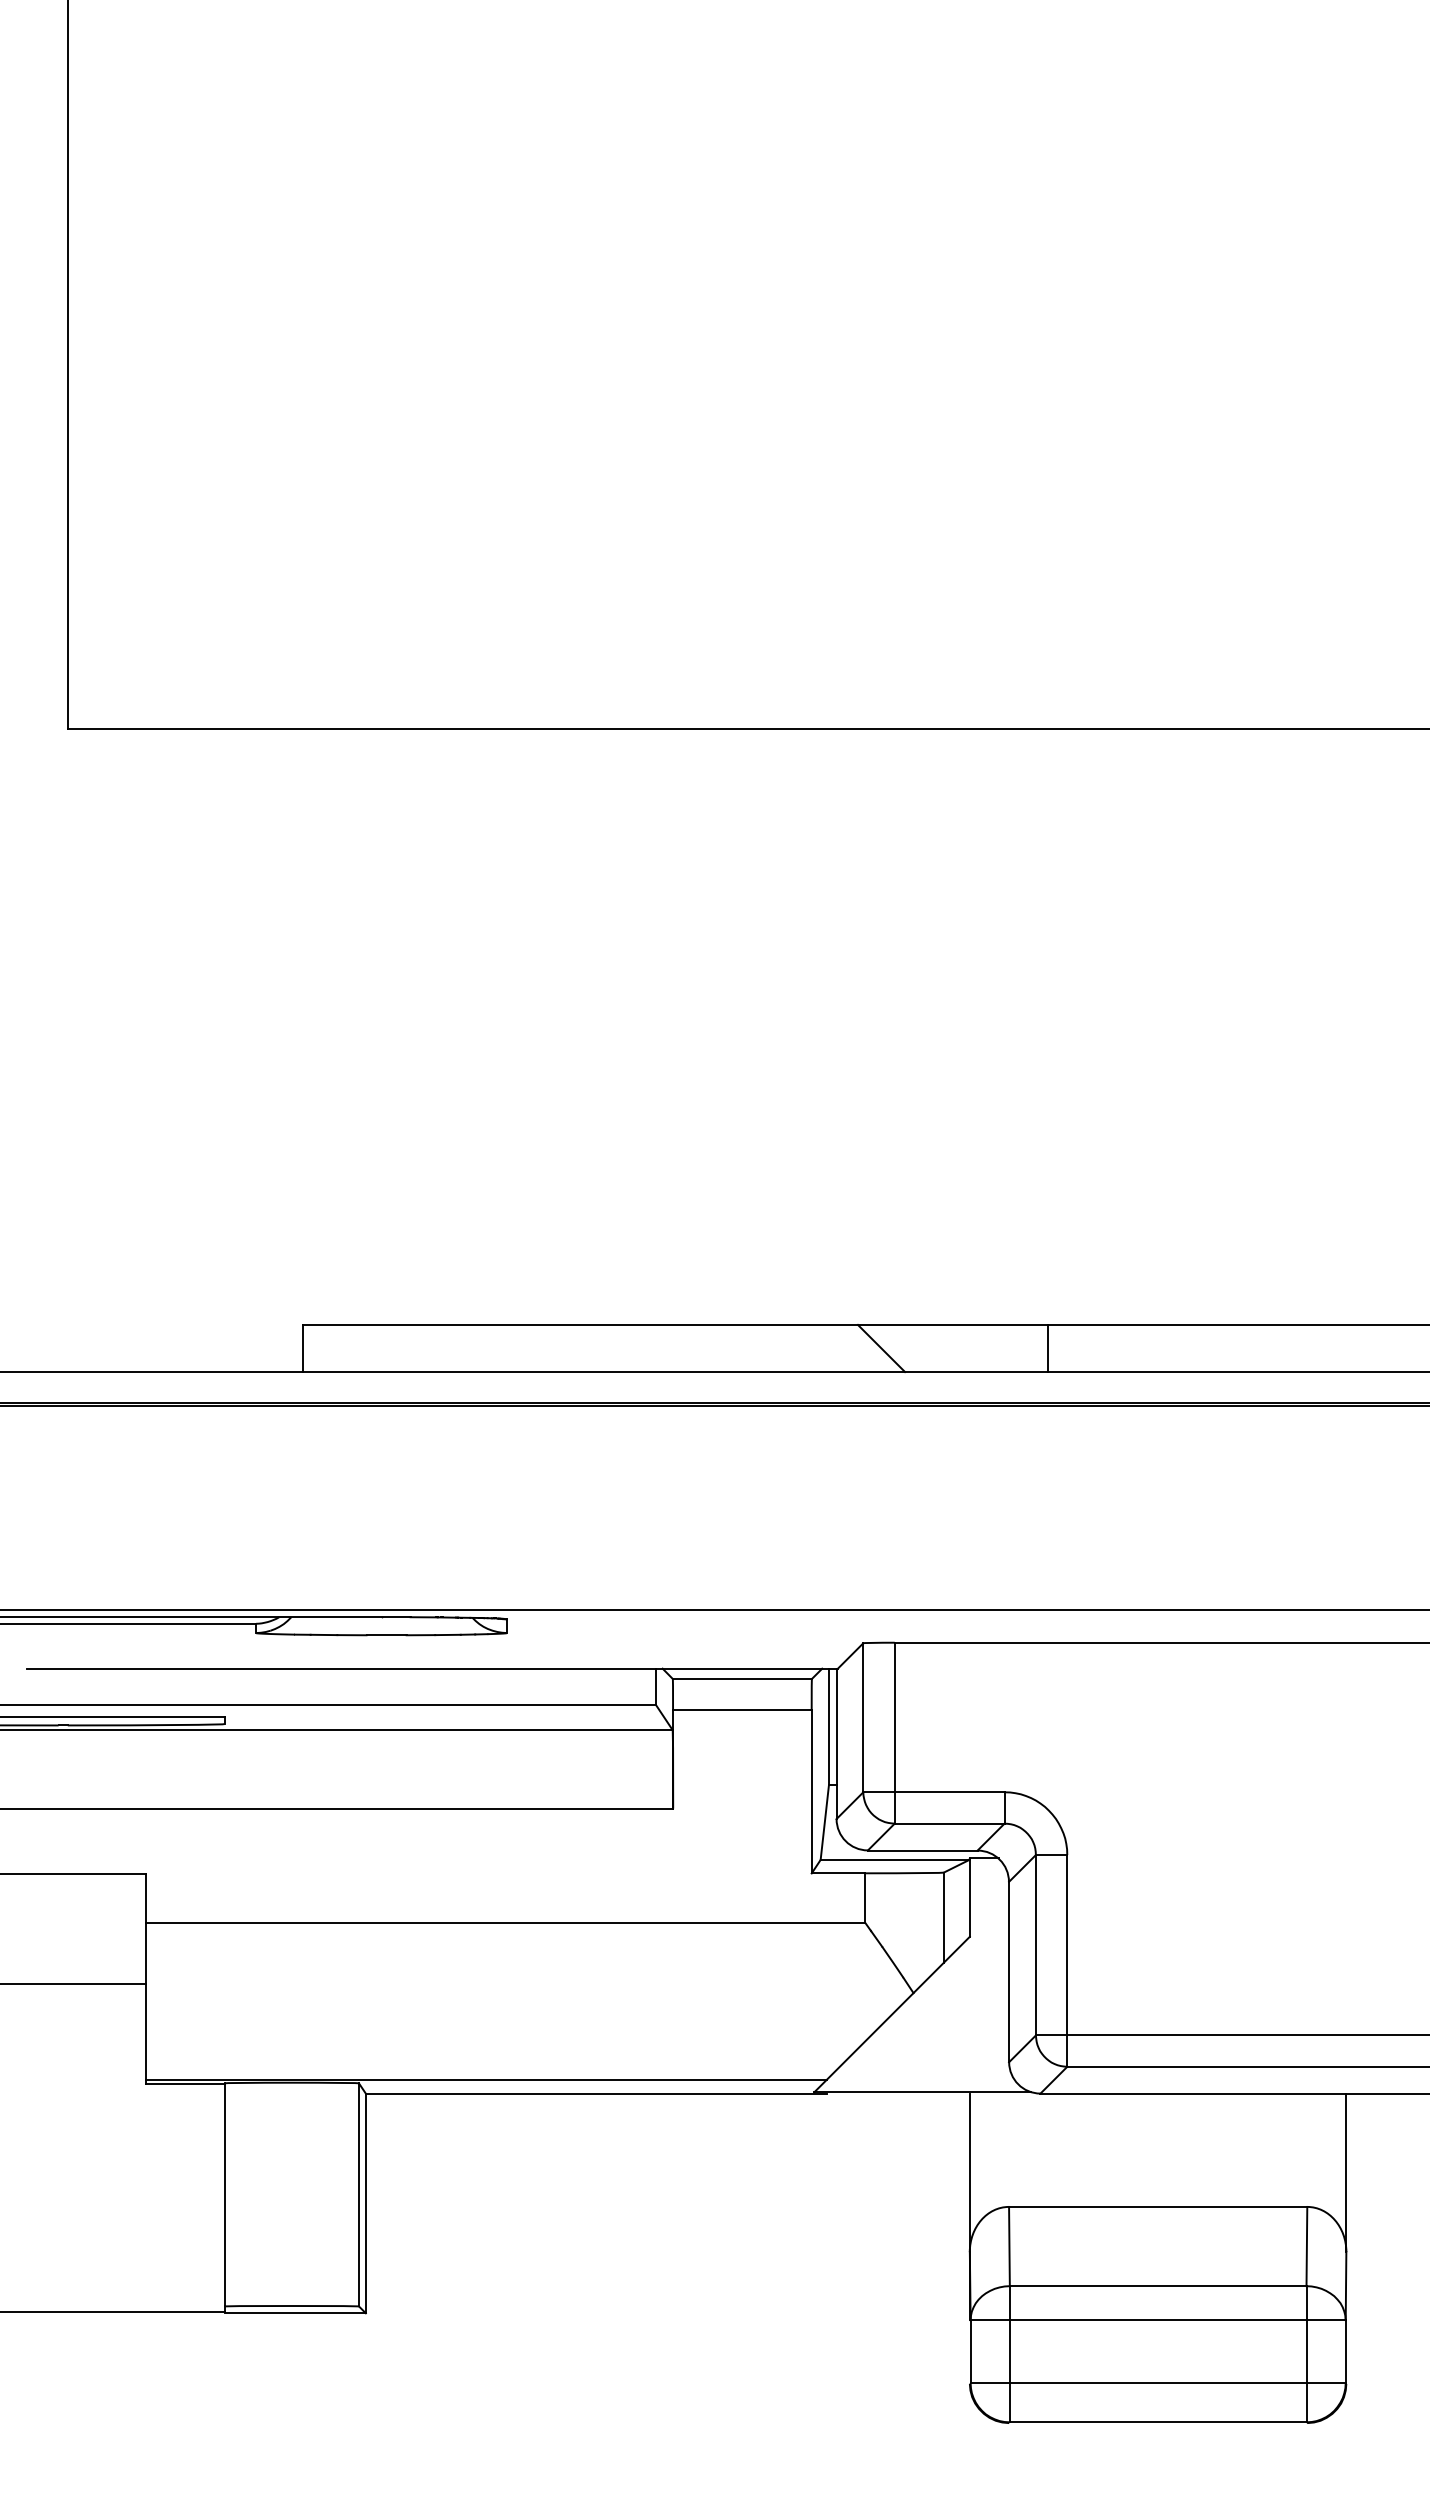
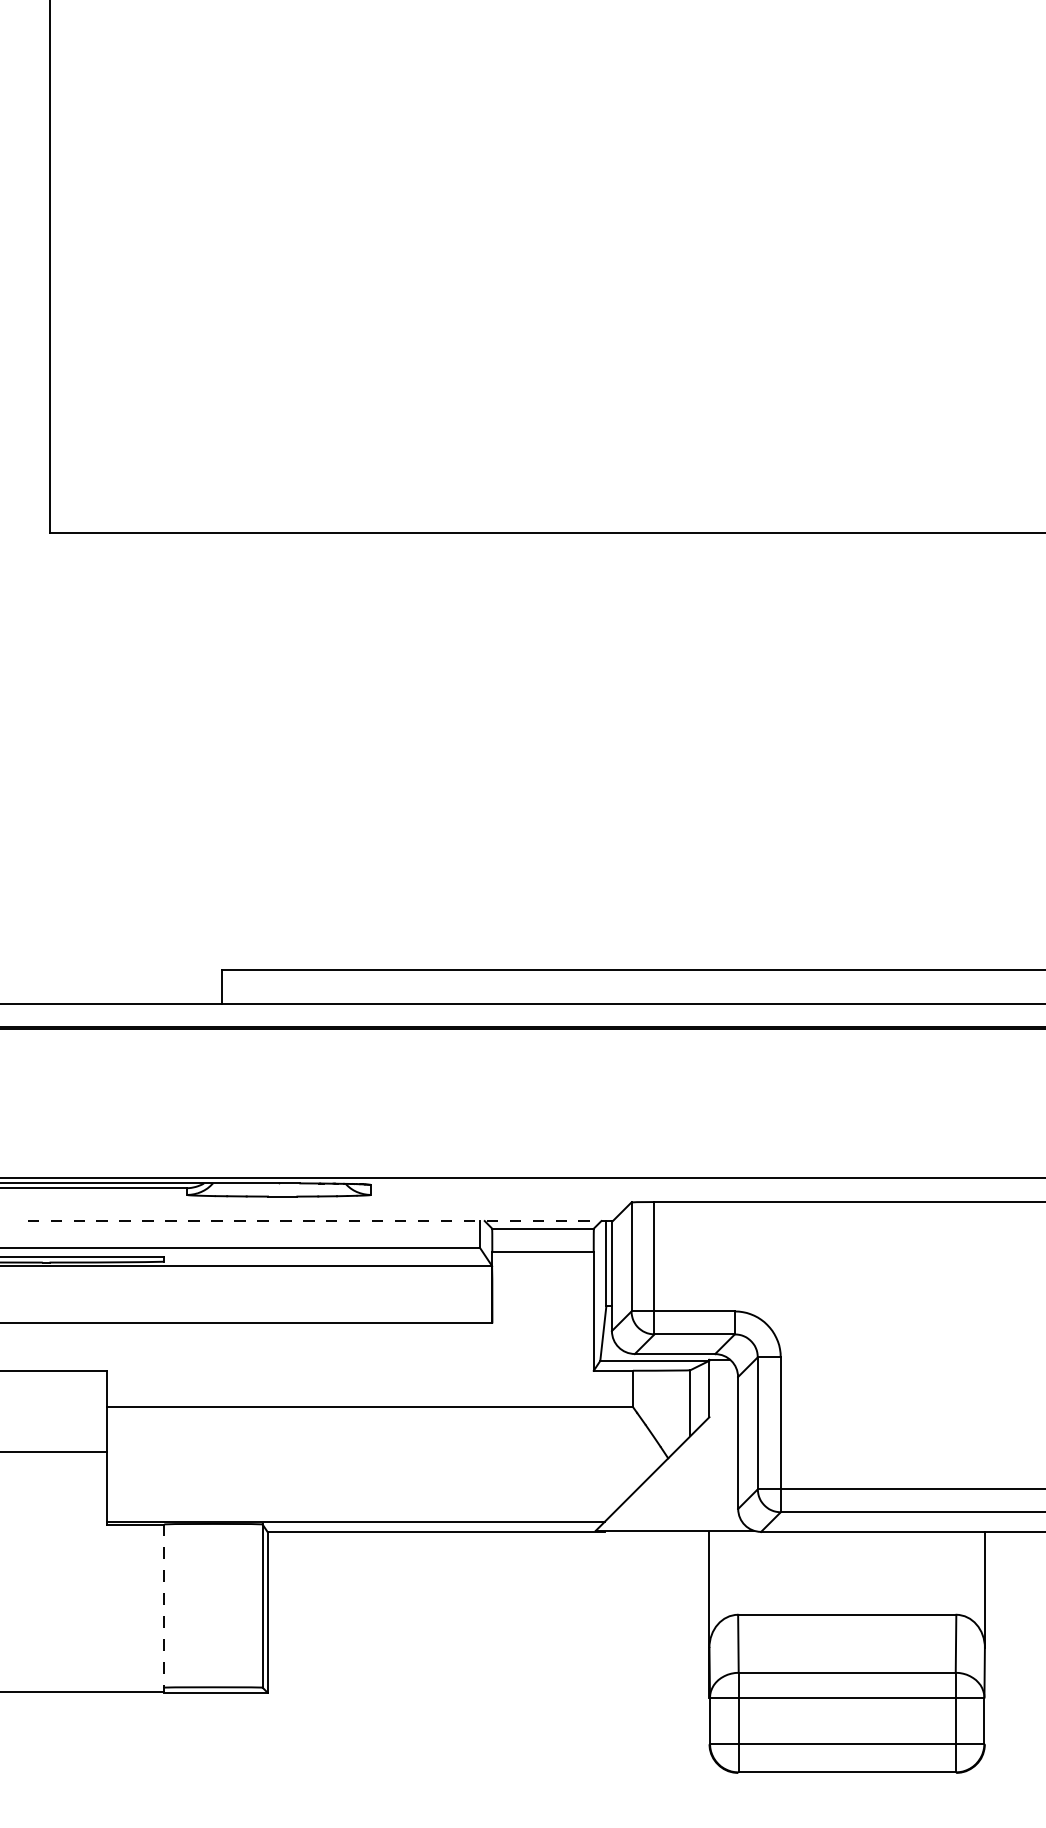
line: (881, 1348) -> (644, 986), removed
line: (1048, 1348) -> (766, 986), removed
line: (432, 1668) -> (316, 1220), solid -> dashed
line: (224, 2194) -> (164, 1605), solid -> dashed

